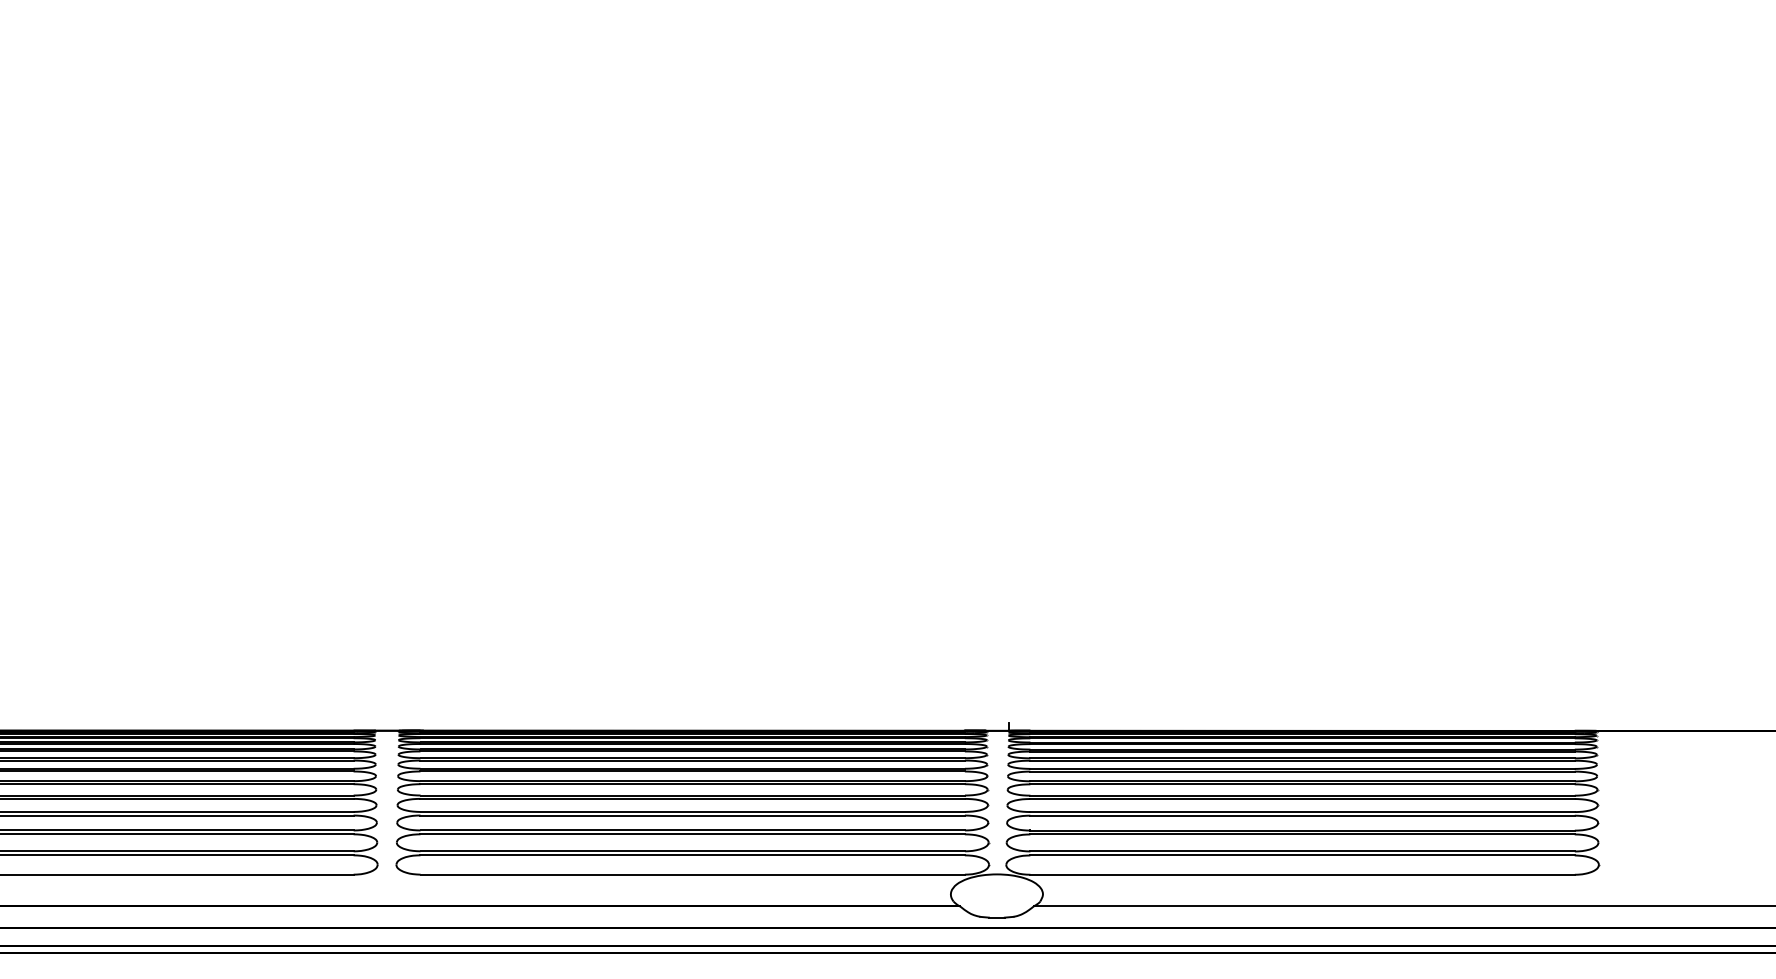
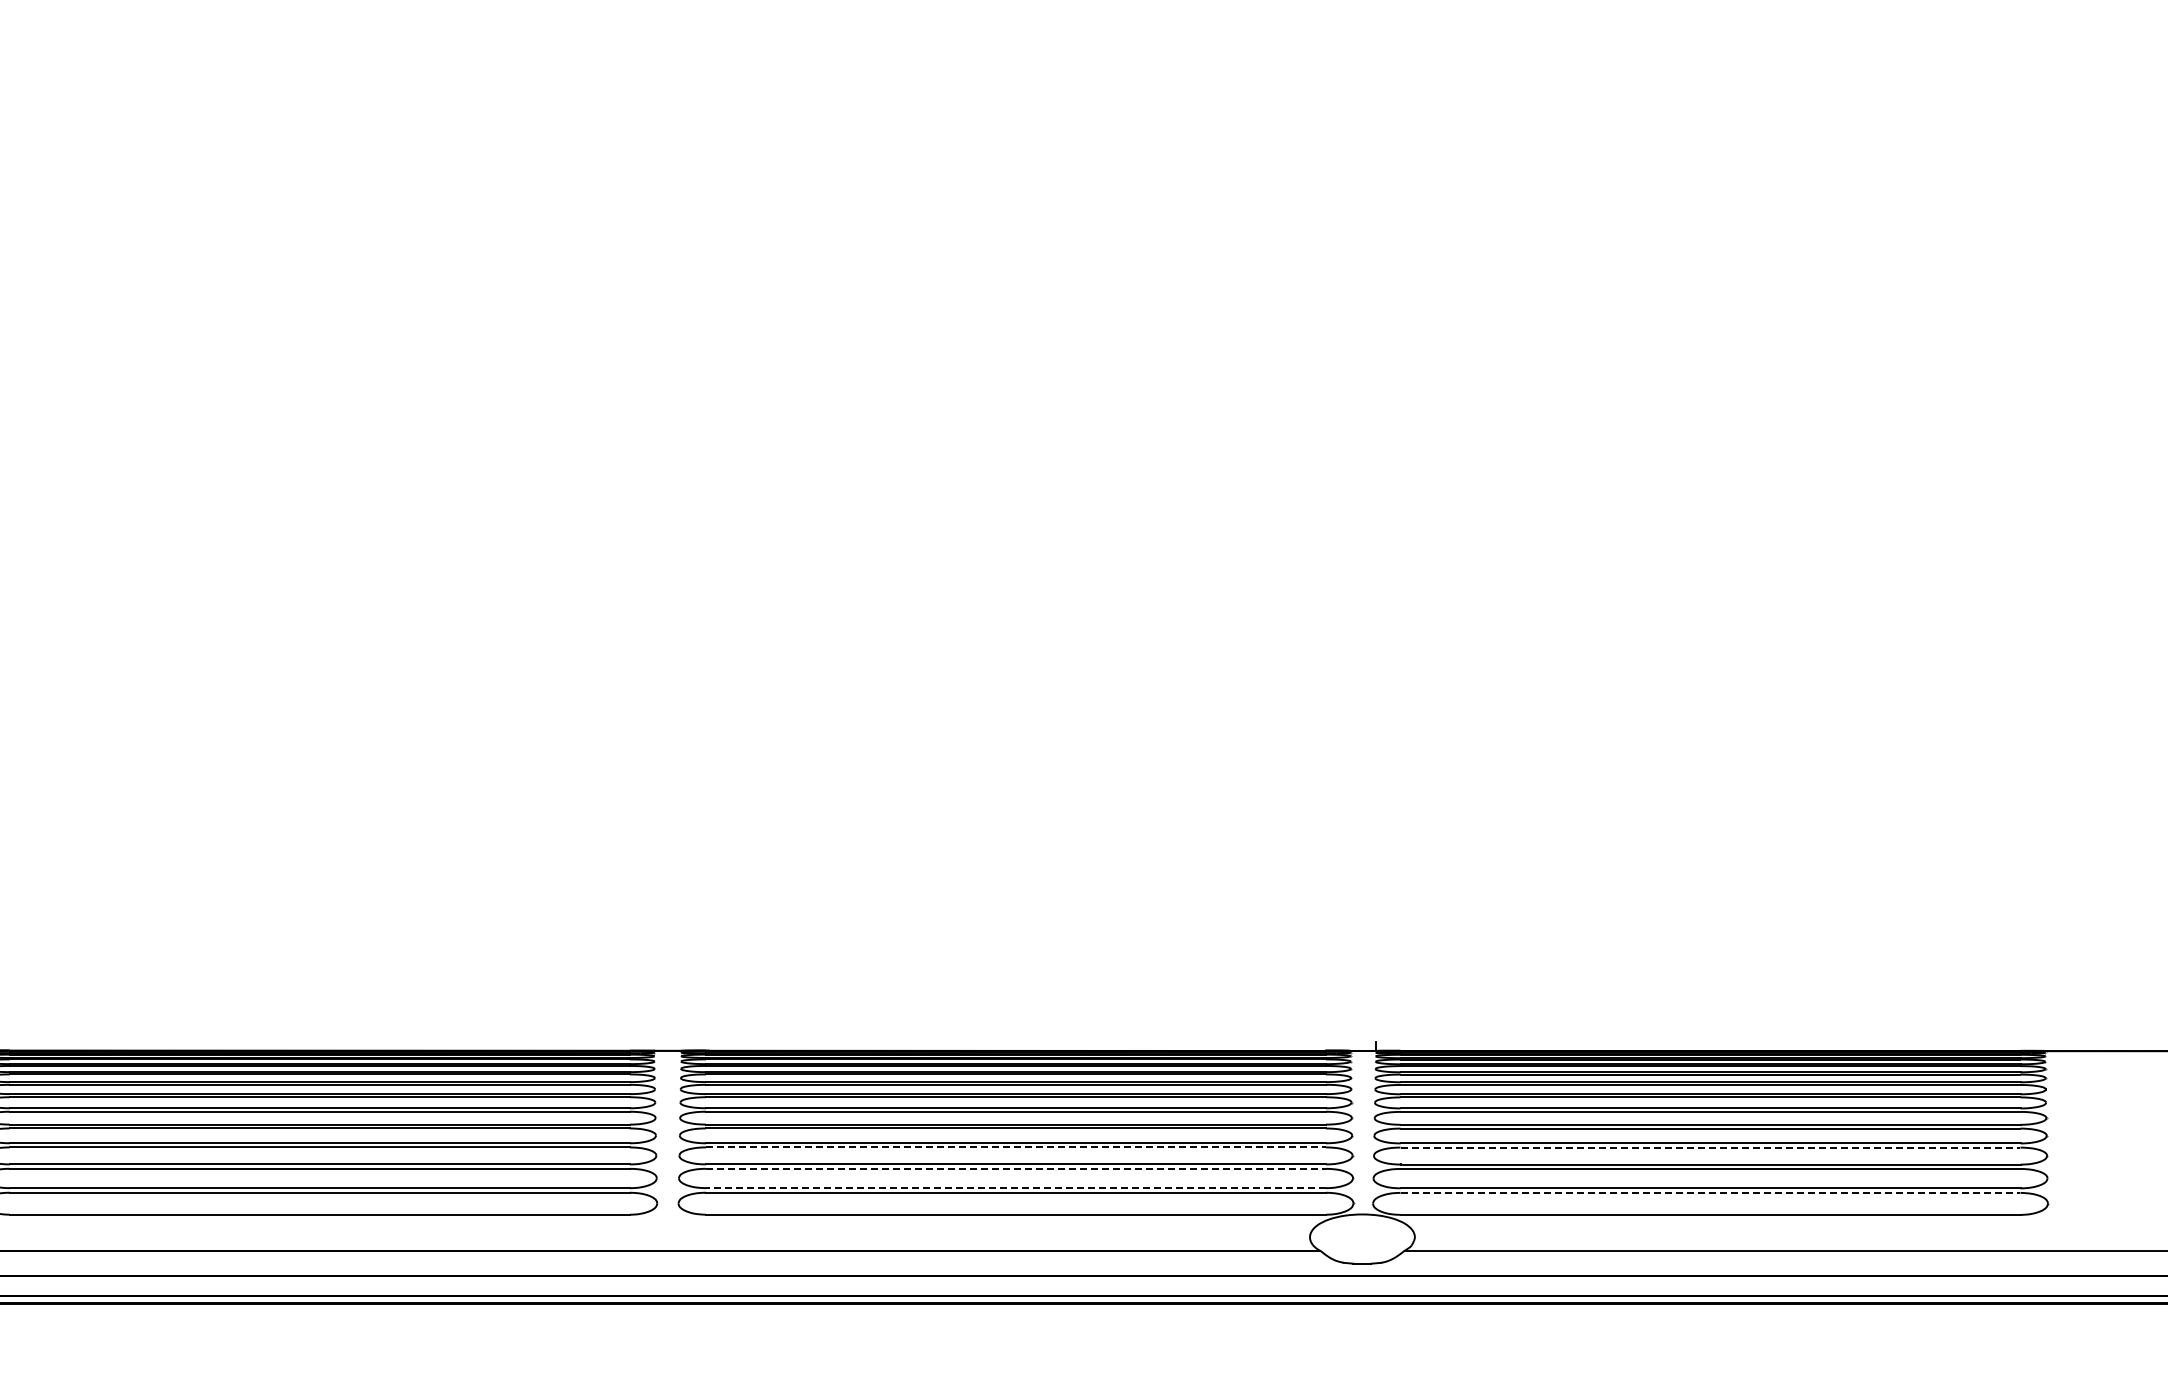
line: (692, 815) -> (1015, 1147), solid -> dashed
line: (1302, 815) -> (1710, 1147), solid -> dashed
line: (692, 834) -> (1015, 1168), solid -> dashed
line: (693, 851) -> (1016, 1188), solid -> dashed
line: (1302, 855) -> (1710, 1192), solid -> dashed

